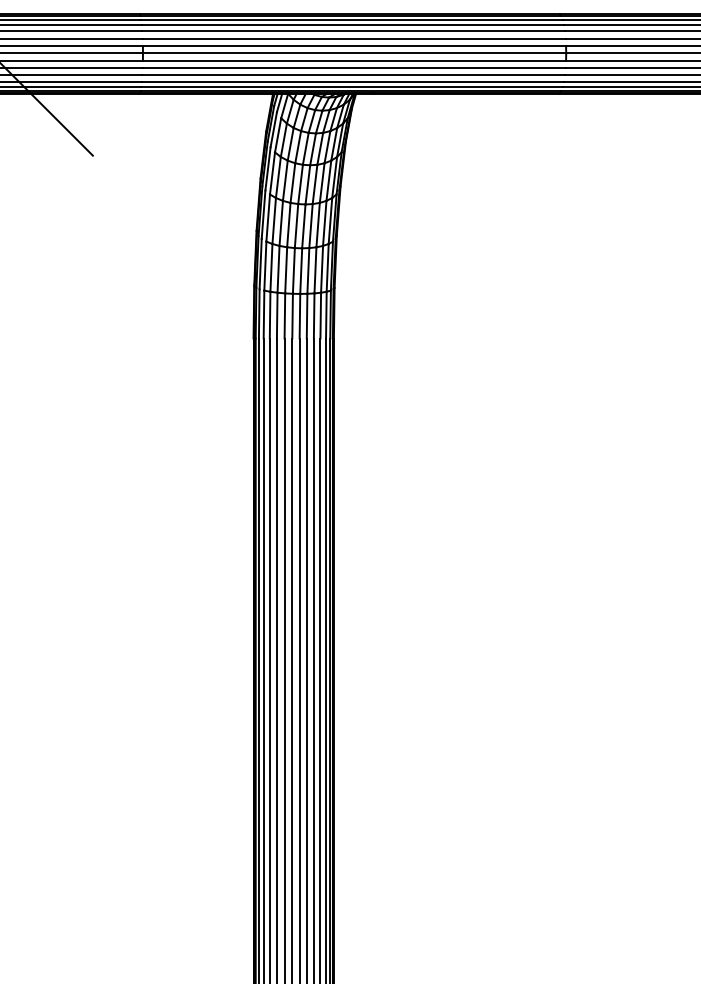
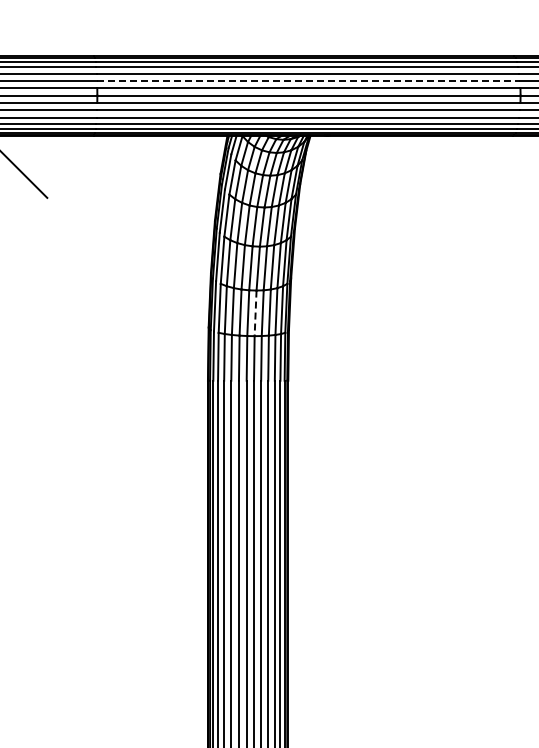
line: (354, 38) -> (308, 80), solid -> dashed
line: (301, 271) -> (255, 313), solid -> dashed

